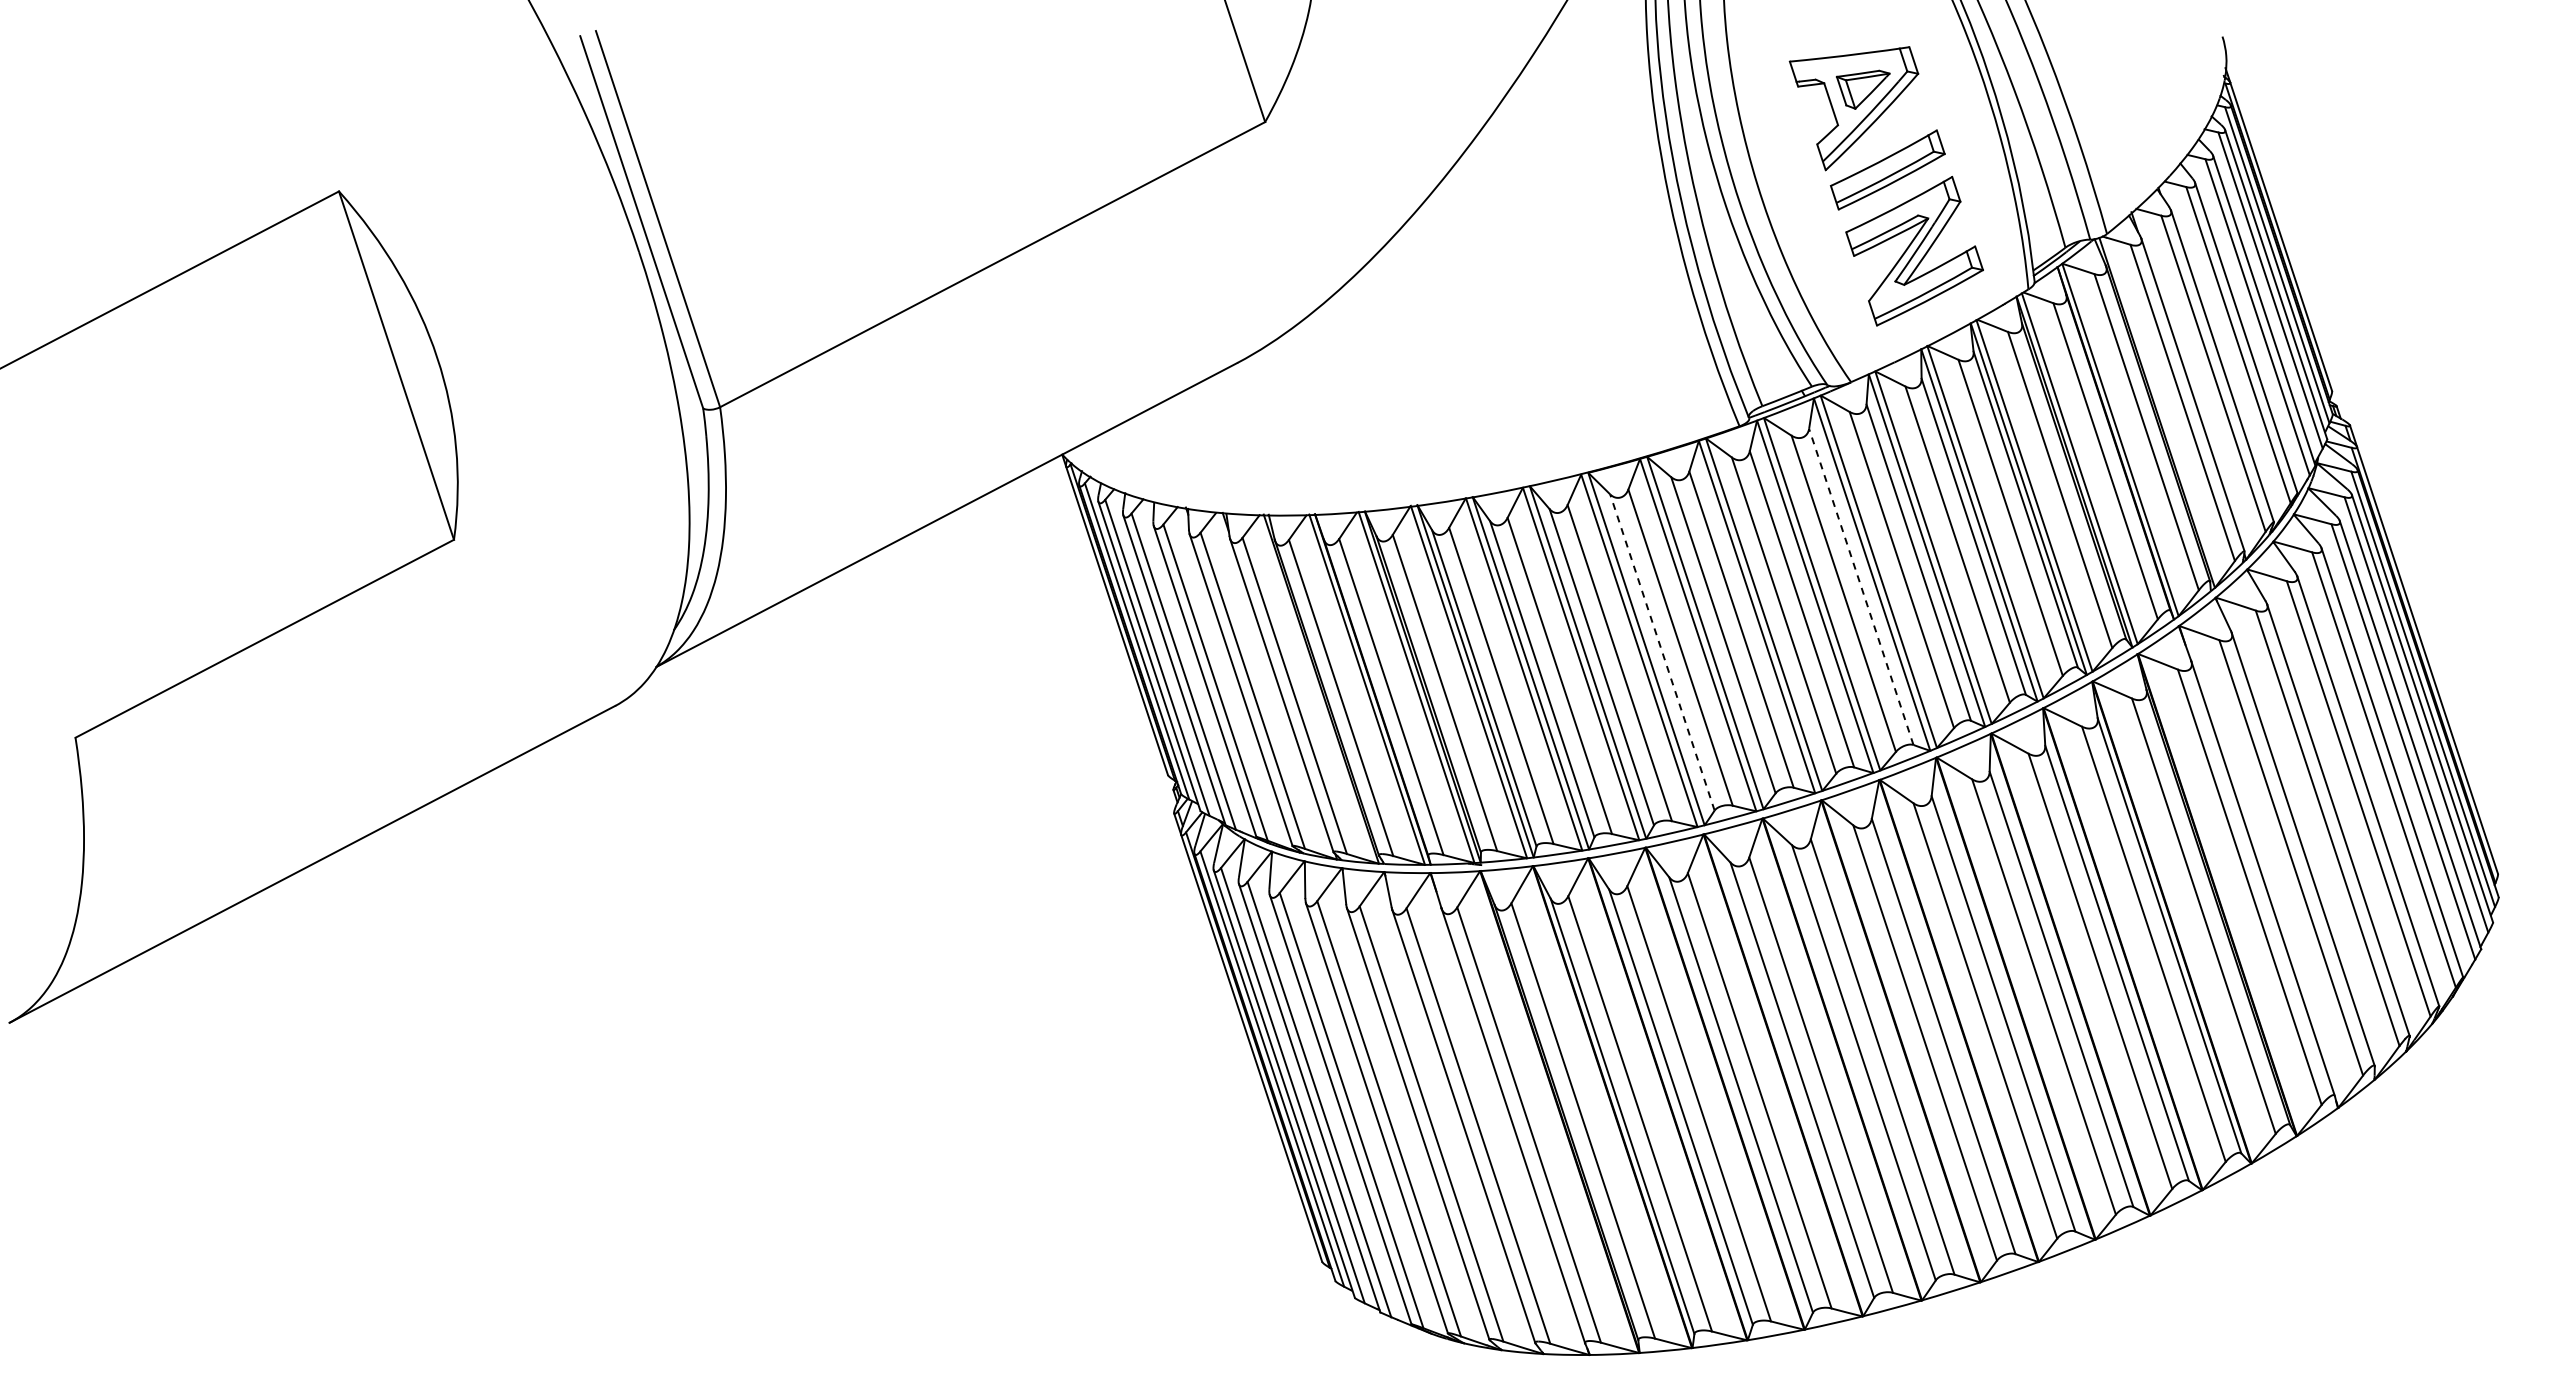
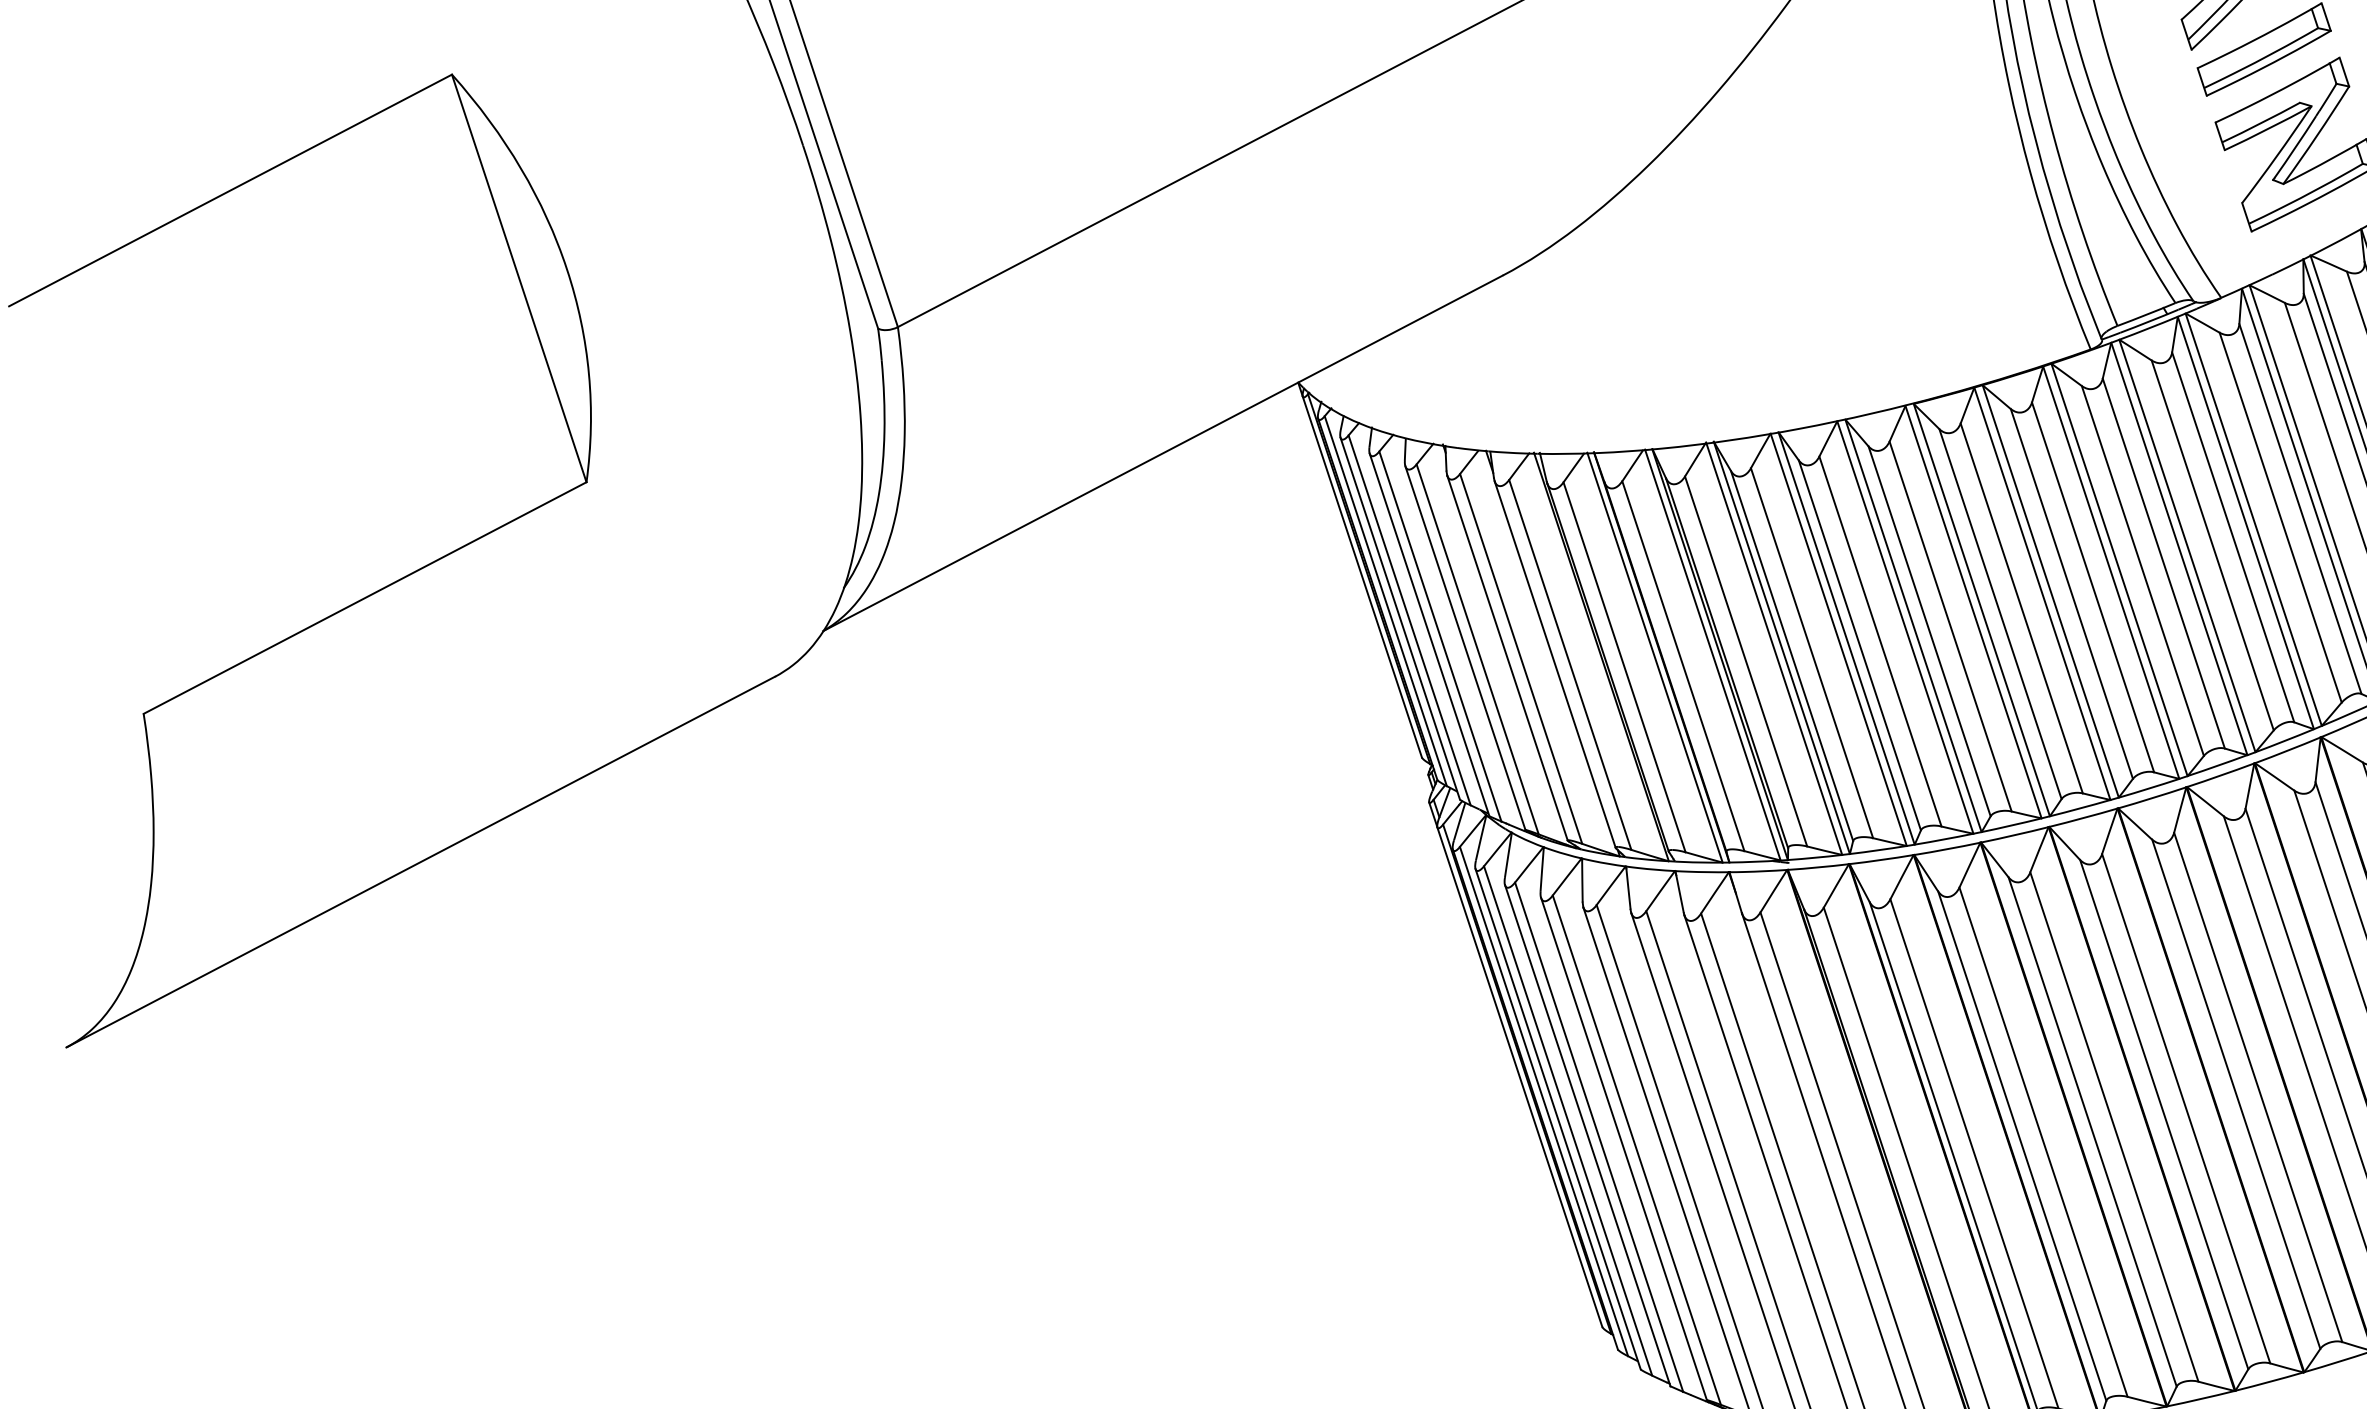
line: (1861, 586) -> (2233, 536), dashed -> solid
line: (1662, 652) -> (2000, 614), dashed -> solid

